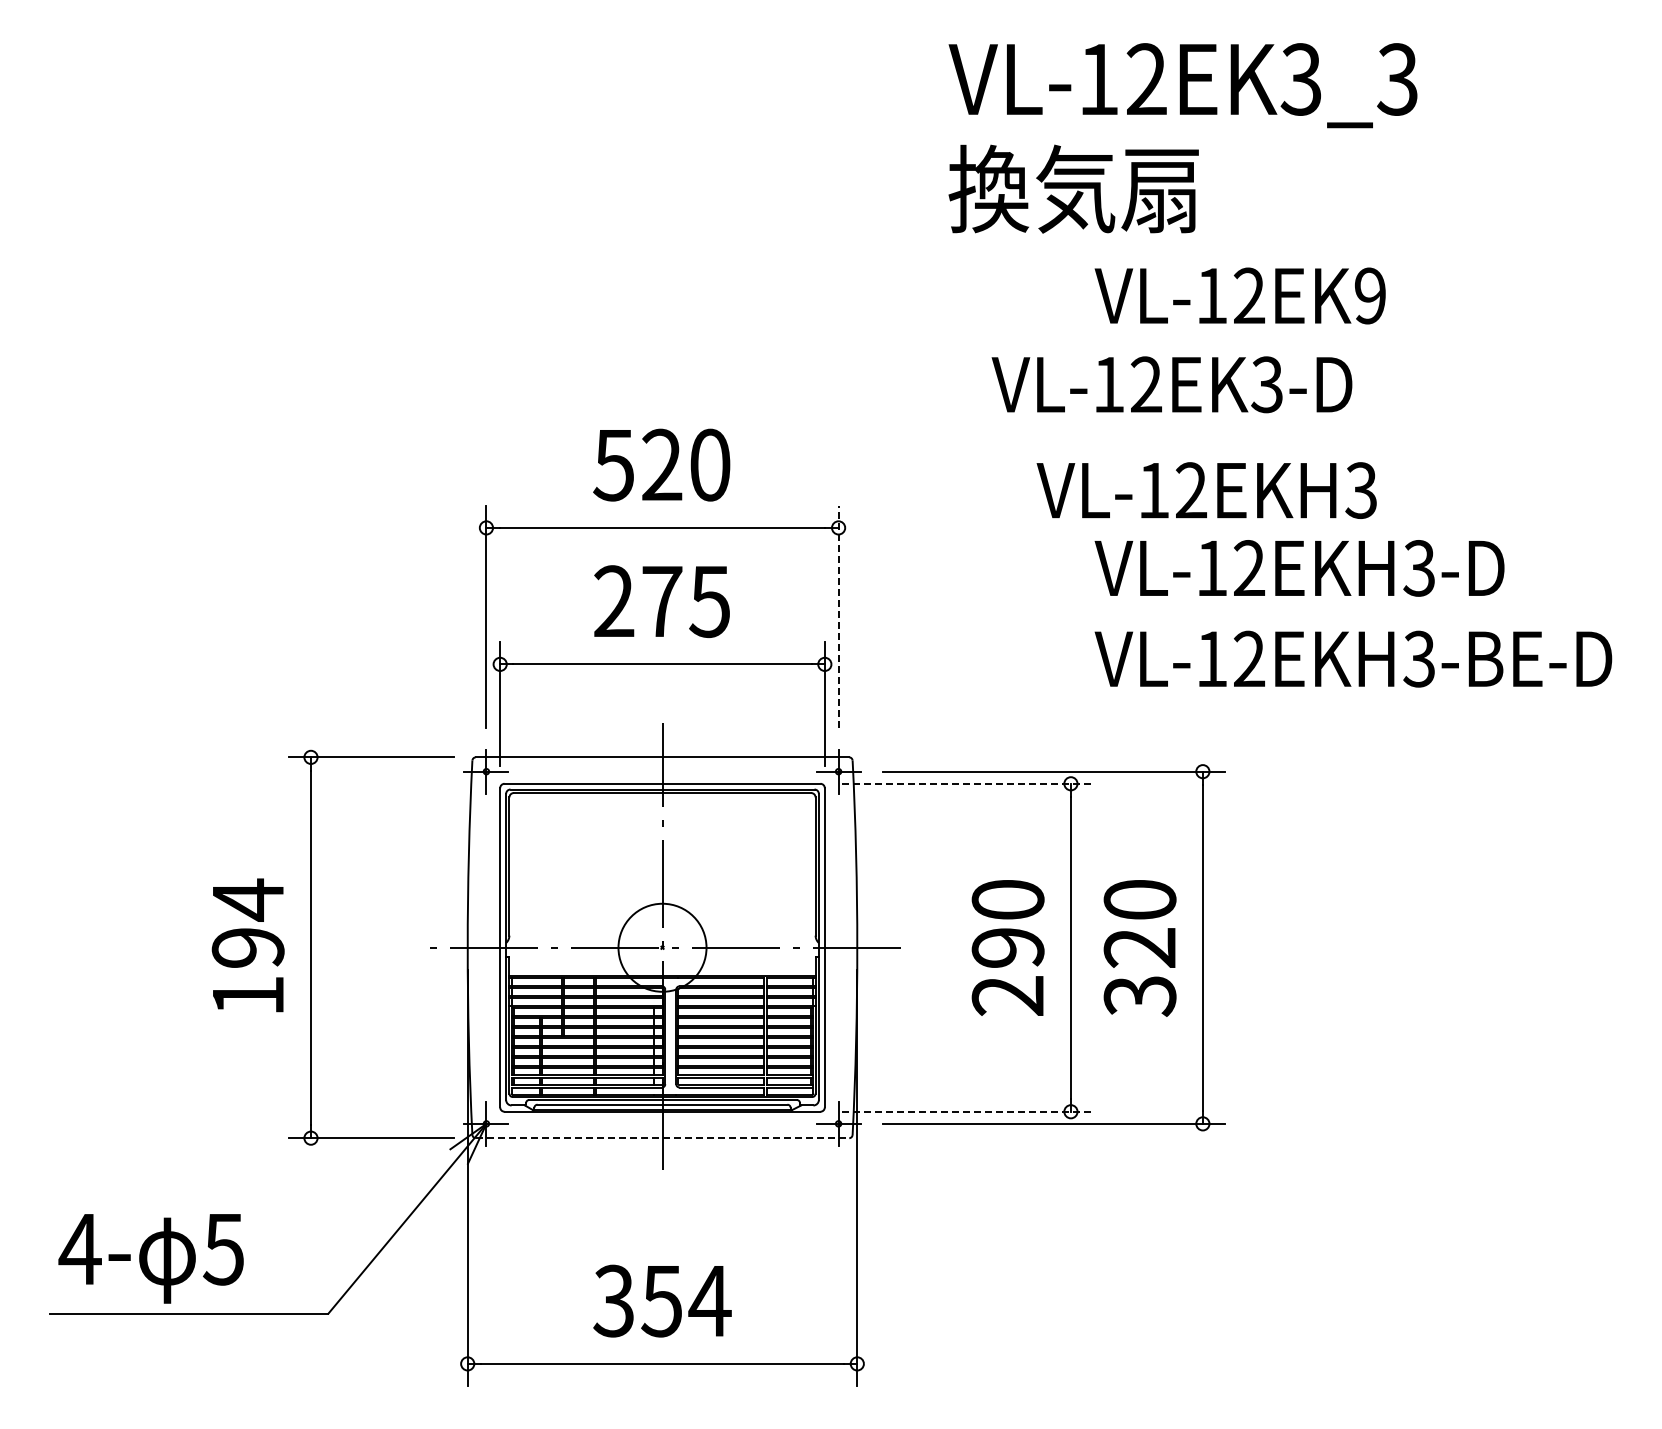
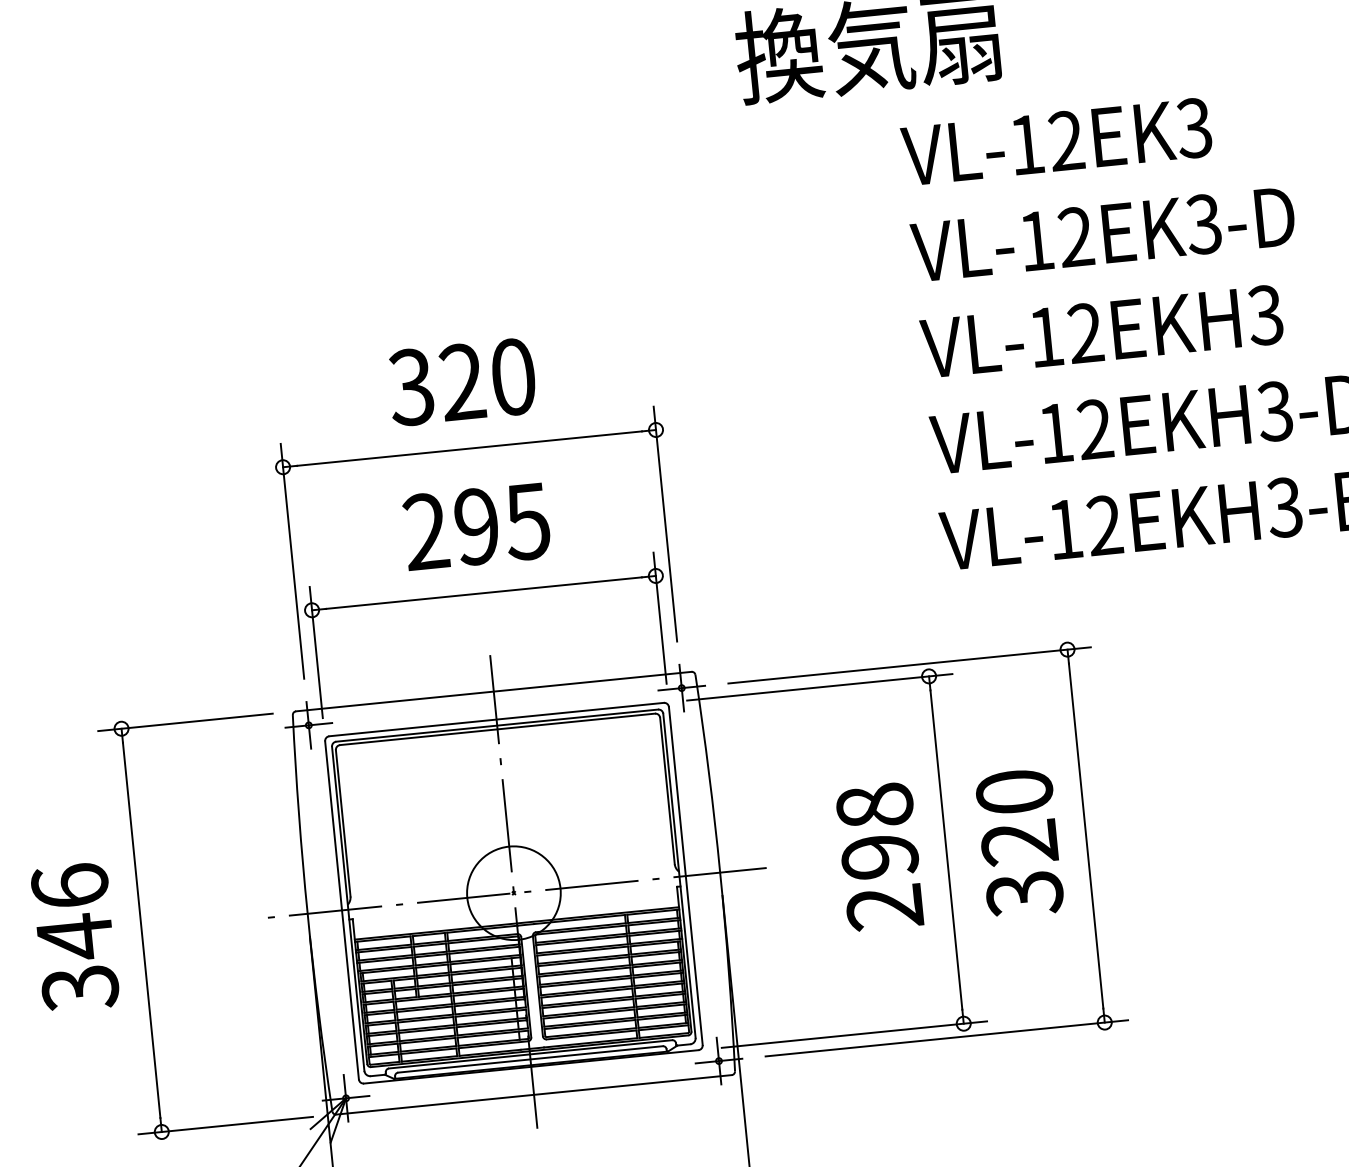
text: (1369, 295) -> (1193, 127), VL-12EK9 -> VL-12EK3
text: (1171, 384) -> (1102, 234), moved
text: (613, 464) -> (410, 386), 520 -> 320
text: (1206, 490) -> (1101, 331), moved
text: (662, 601) -> (477, 526), 275 -> 295
line: (838, 616) -> (665, 523), dashed -> solid
line: (968, 783) -> (820, 686), dashed -> solid
text: (1007, 899) -> (874, 805), 290 -> 298
text: (247, 947) -> (74, 936), 194 -> 346
line: (968, 1111) -> (855, 1034), dashed -> solid
line: (662, 1138) -> (534, 1095), dashed -> solid

